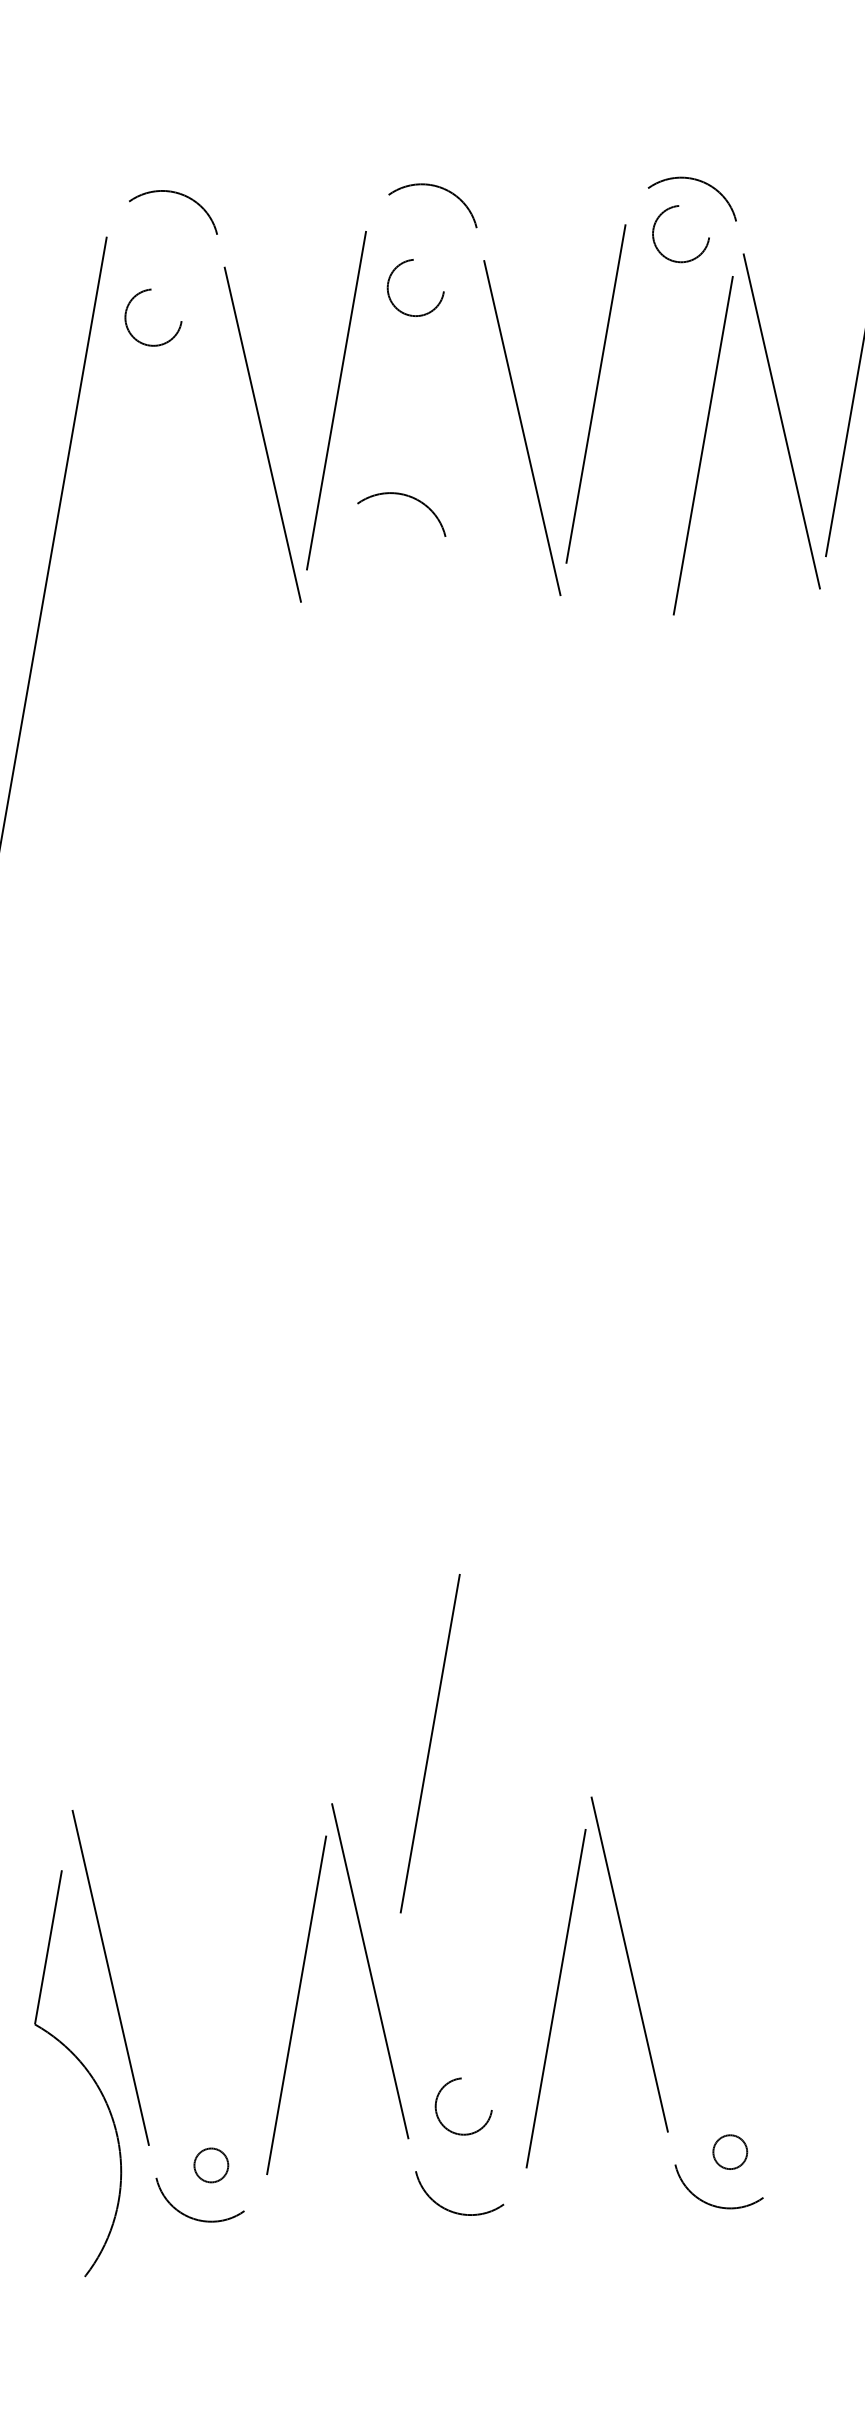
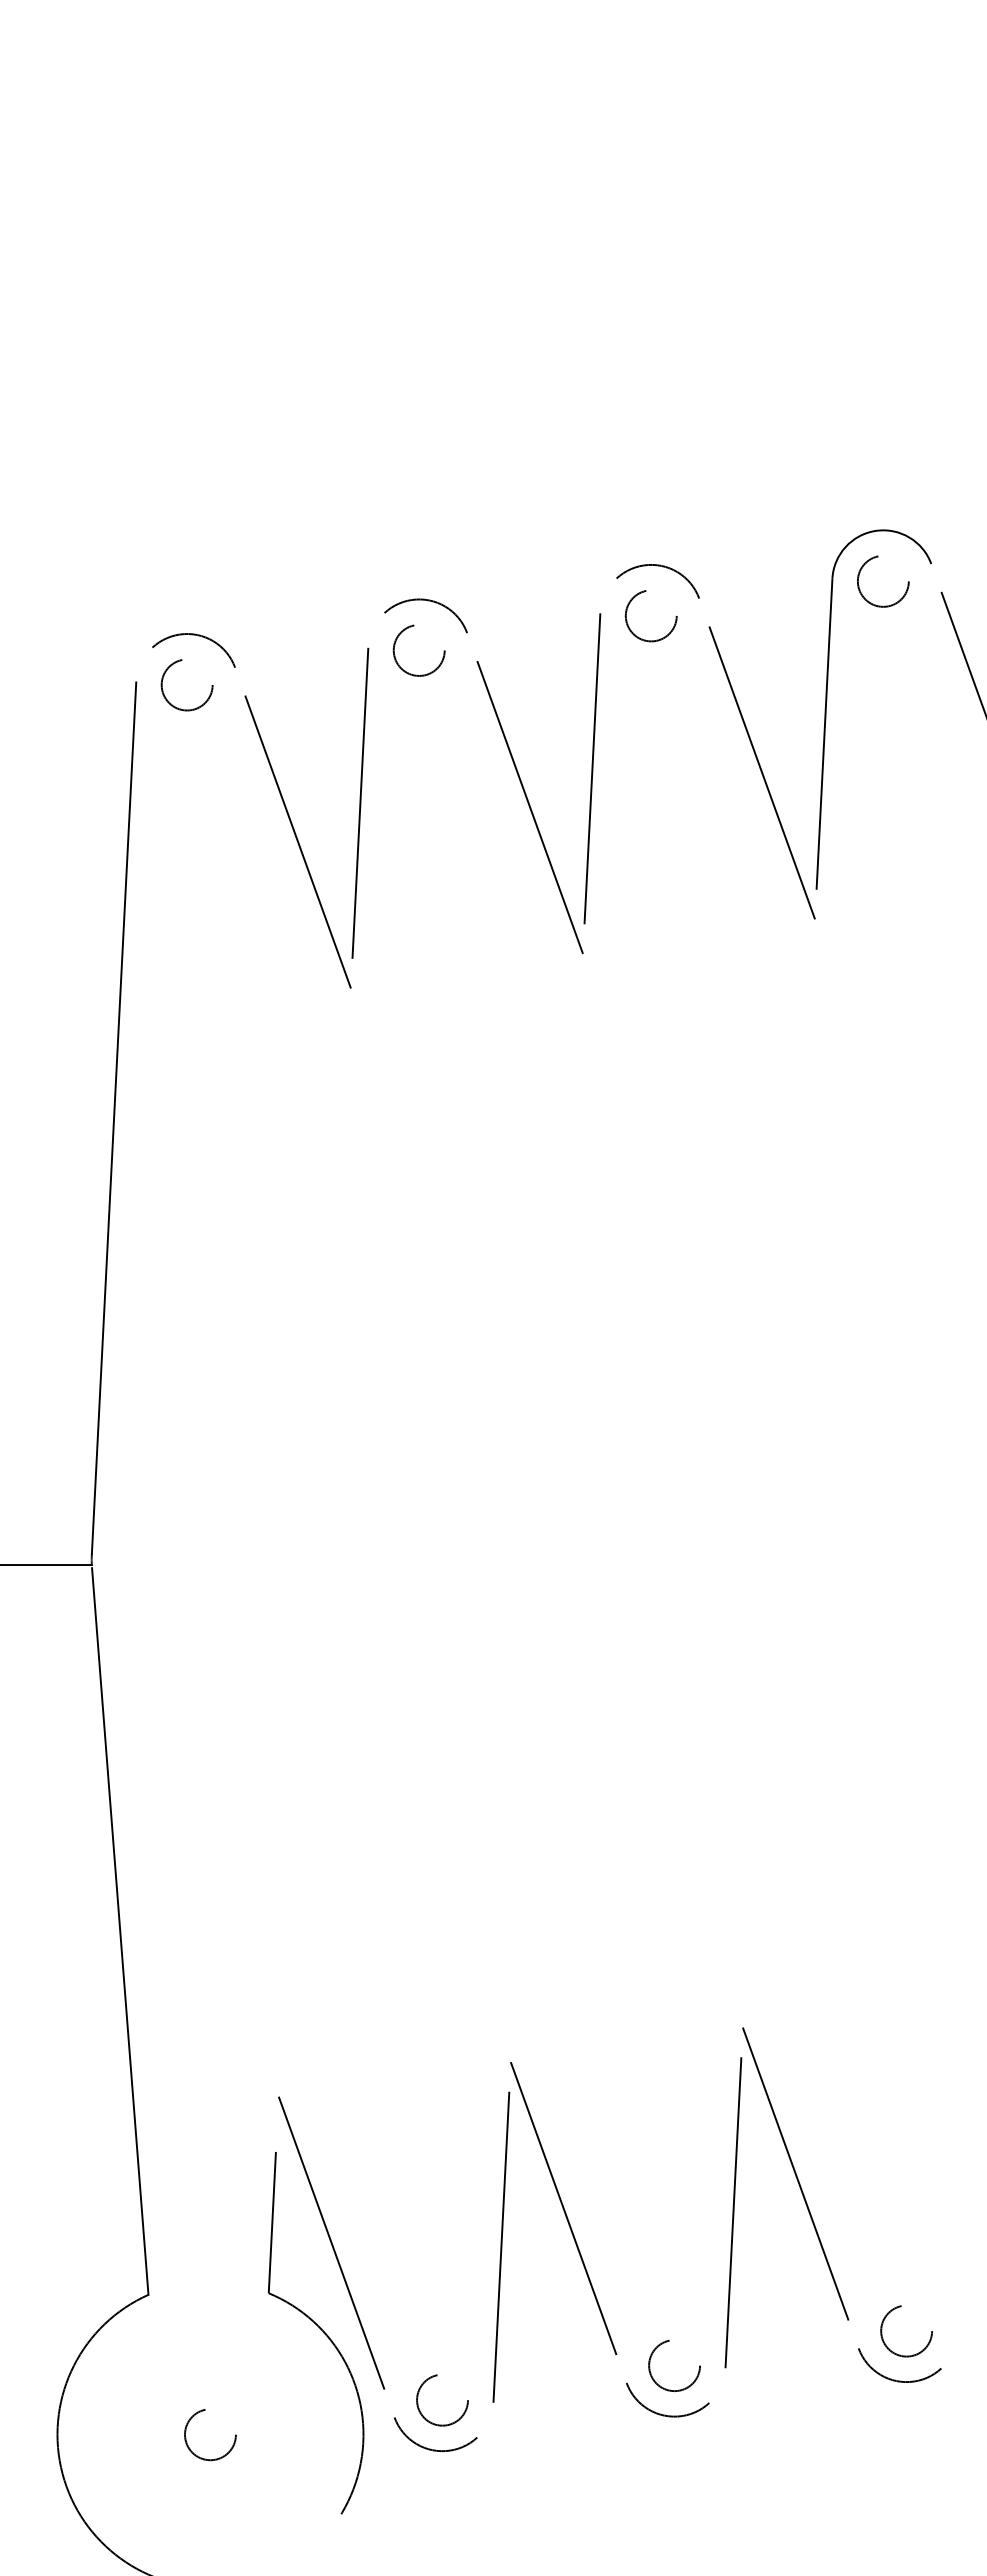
circle: (415, 287) -> (418, 650), moved
circle: (152, 318) -> (186, 685), moved
line: (703, 444) -> (694, 802), removed
arc: (409, 497) -> (436, 882), removed
line: (430, 1743) -> (592, 1997), removed
circle: (463, 2106) -> (674, 2365), moved
circle: (730, 2152) -> (906, 2331), size x1.67
circle: (211, 2165) -> (442, 2400), size x1.67

